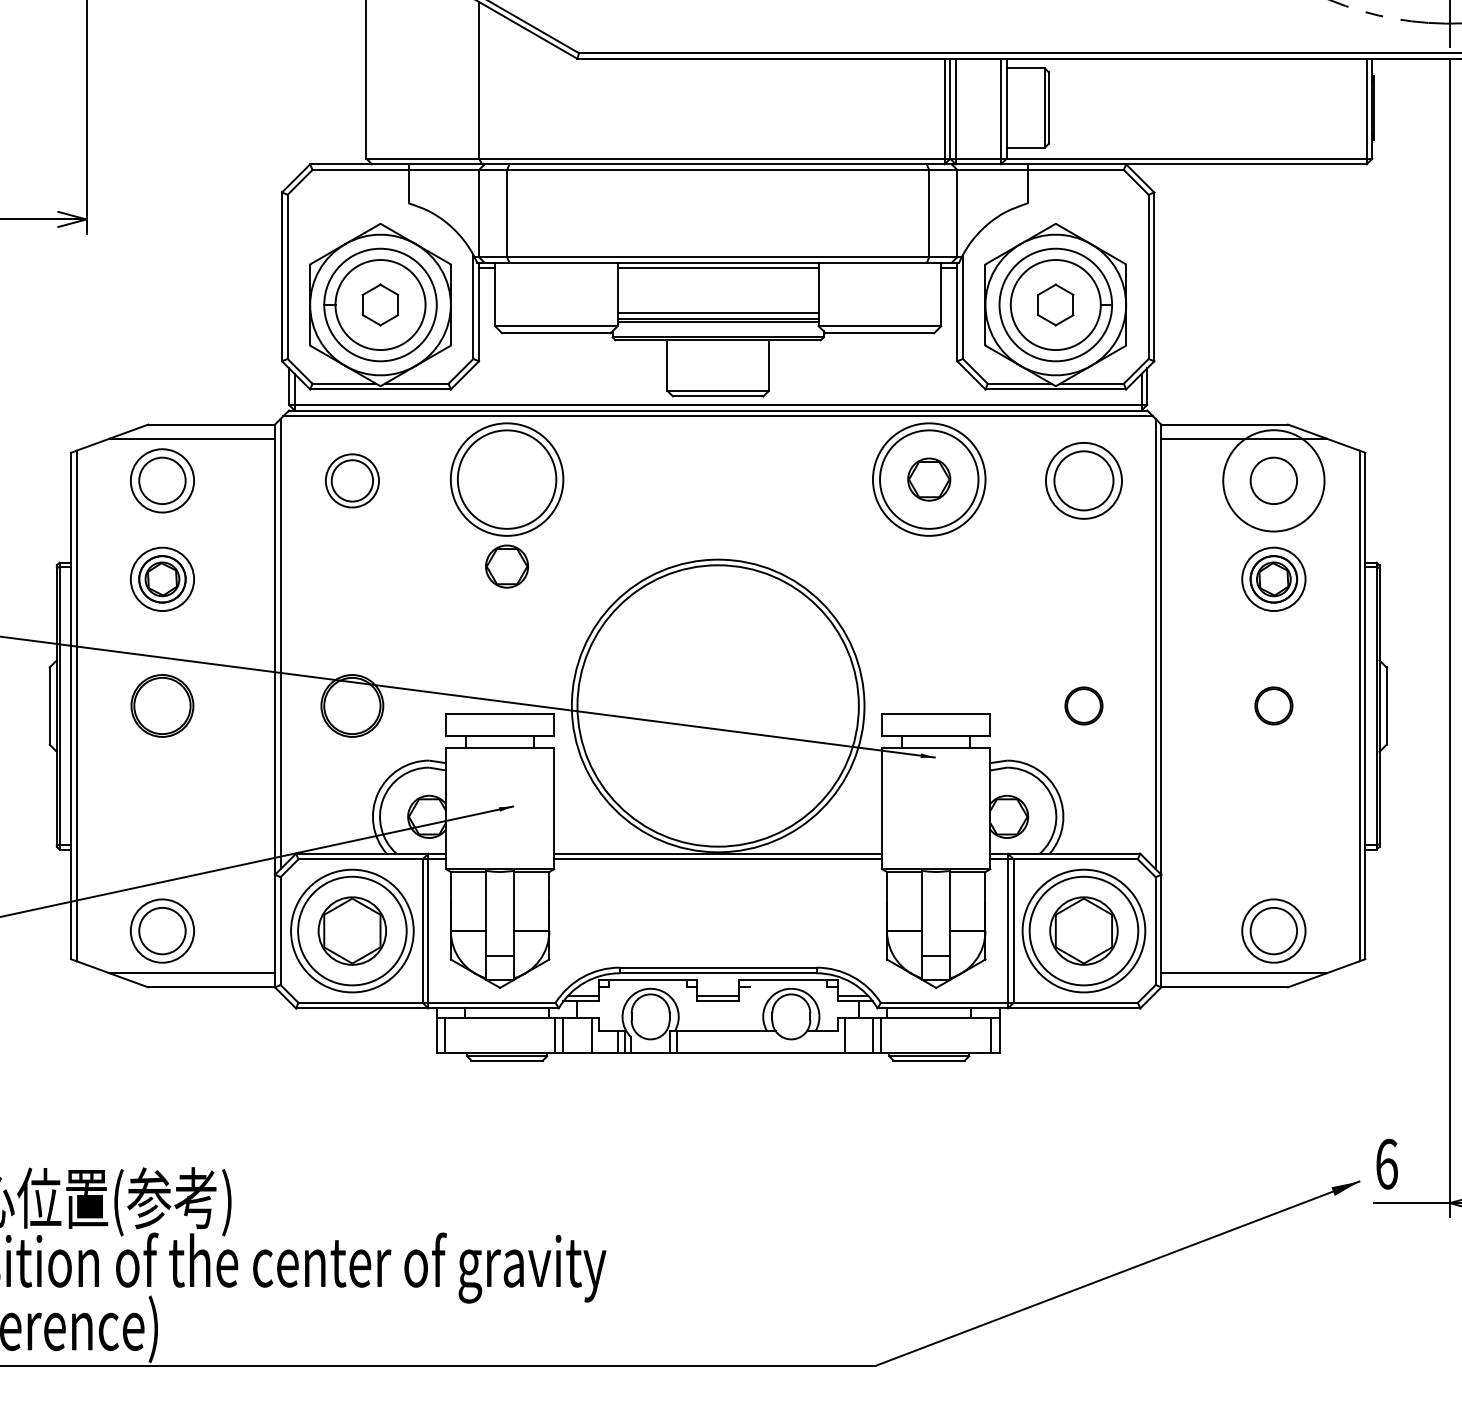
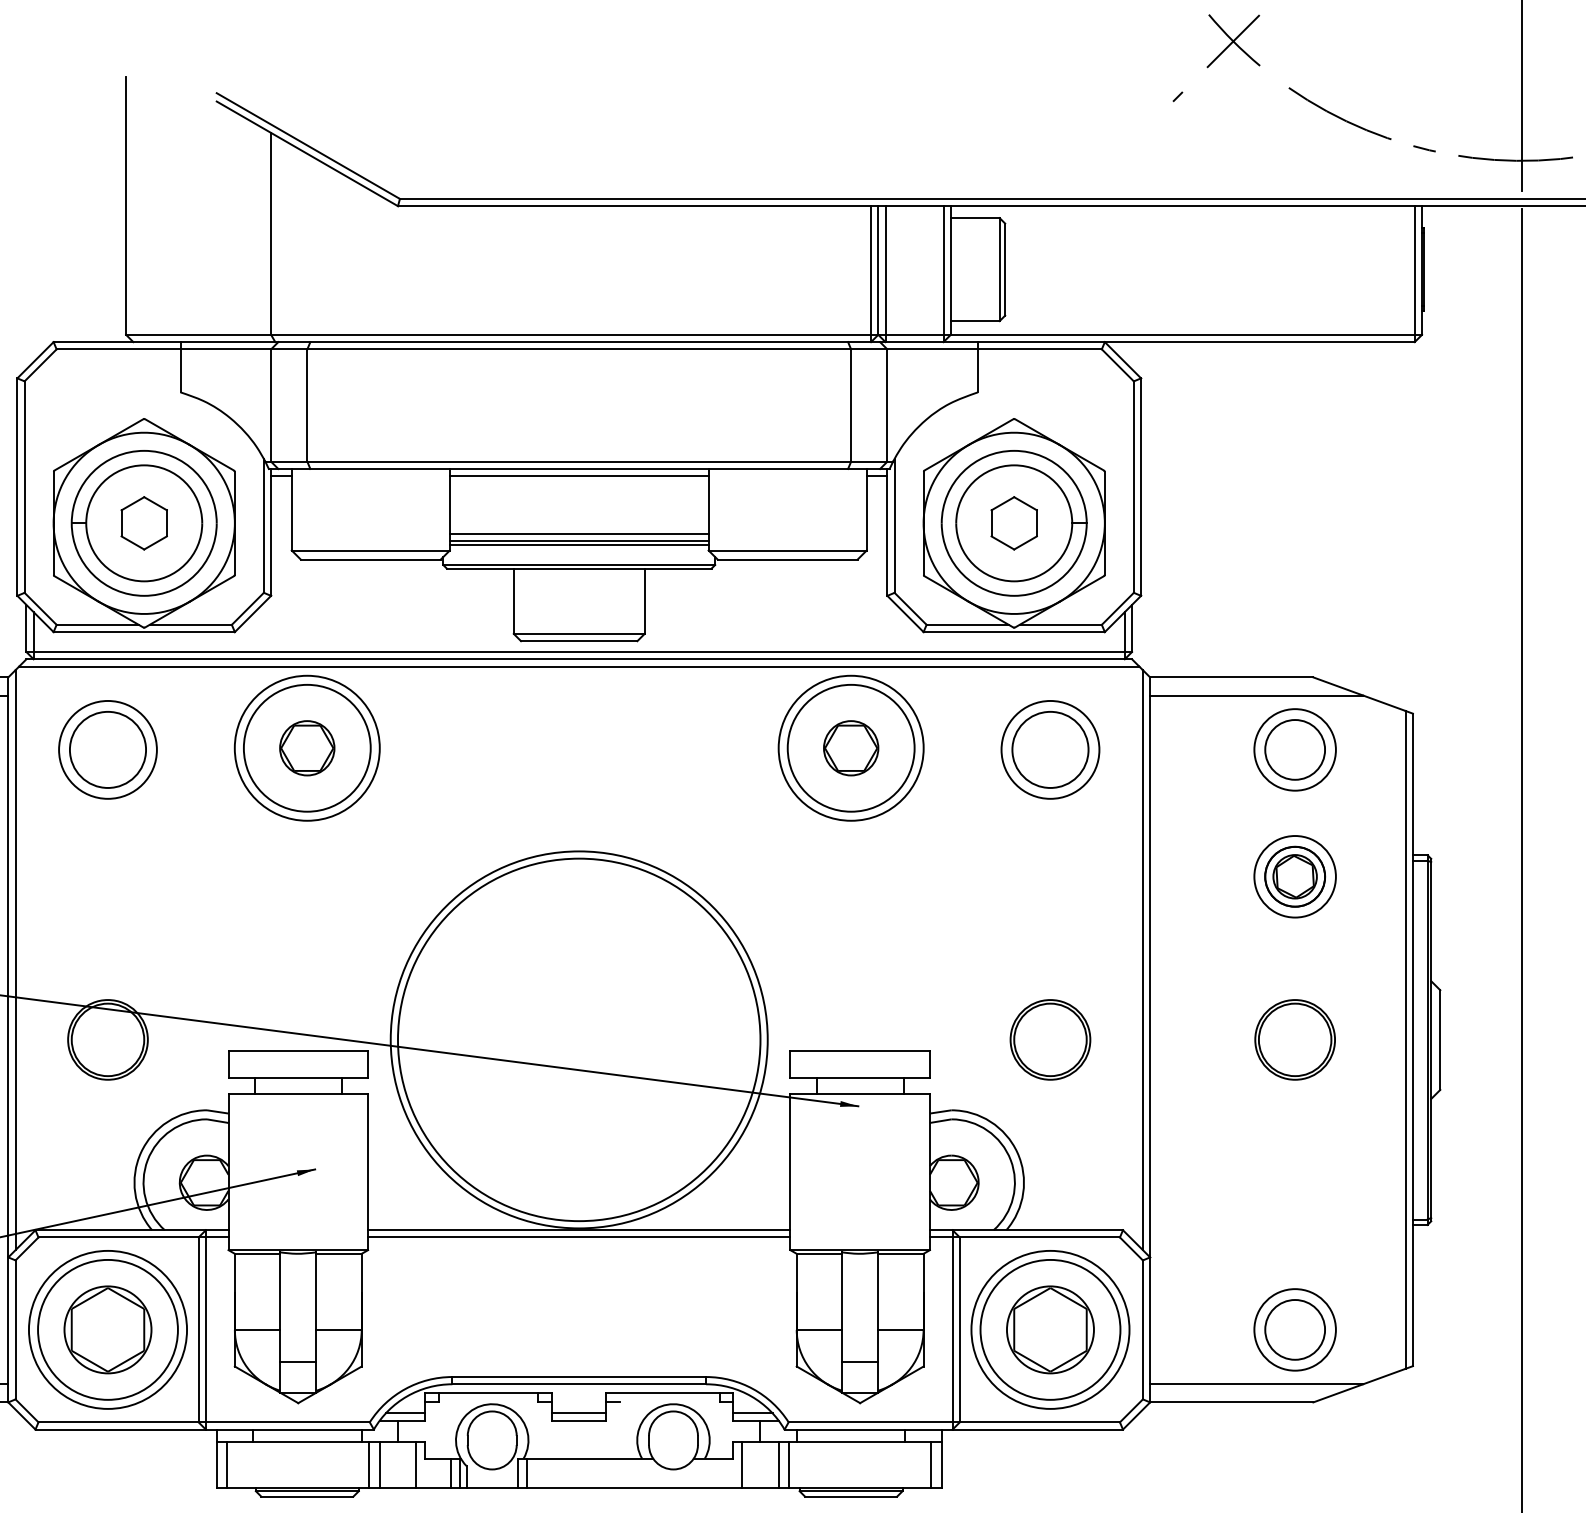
part: (352, 480) -> (108, 749), size x1.43
circle: (1273, 480) -> (1294, 749), size x0.62
part: (507, 566) -> (307, 748), moved
part: (1083, 705) -> (1049, 1039), size x1.67
part: (1273, 705) -> (1294, 1039), size x1.67

